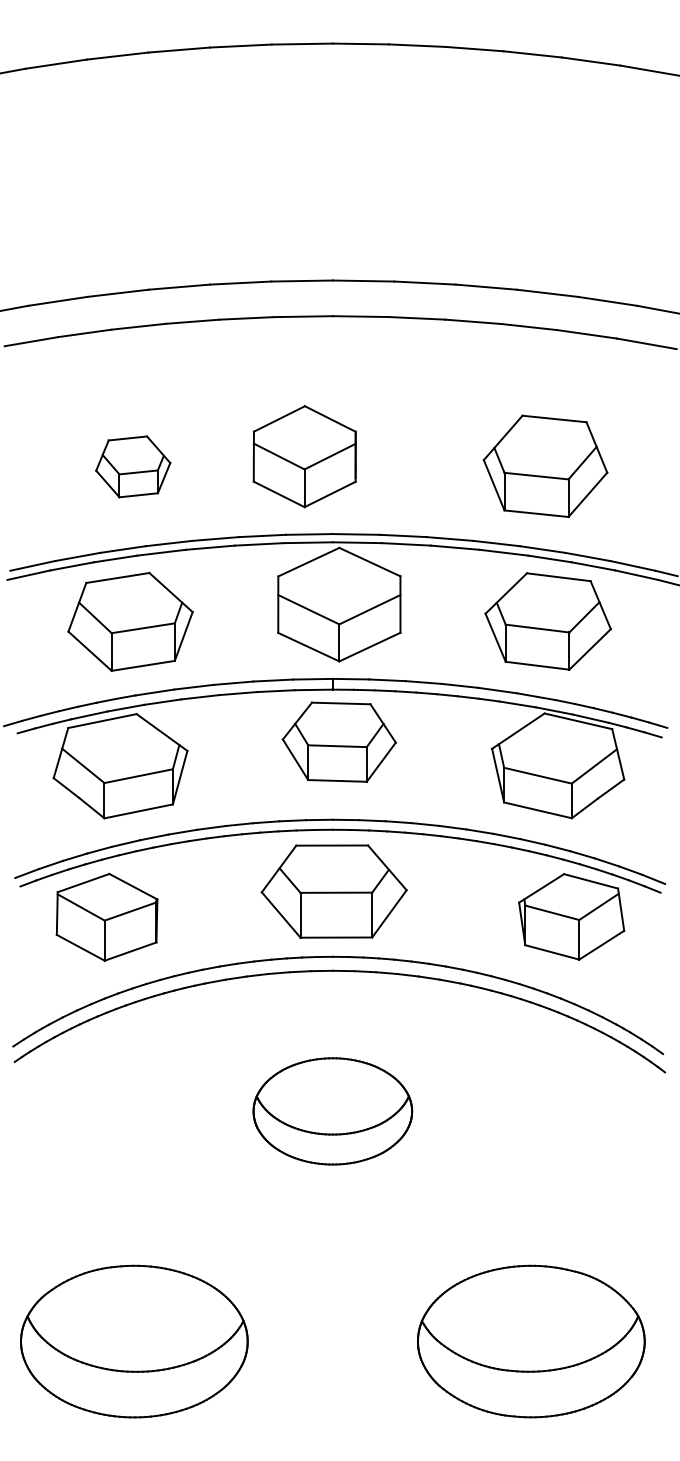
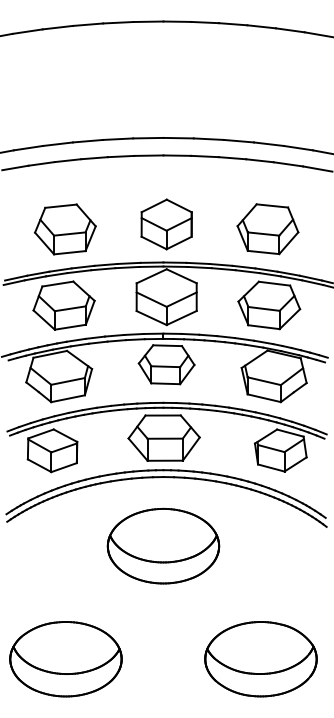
part: (304, 456) -> (166, 224), moved
part: (133, 466) -> (65, 229), size x1.67
part: (332, 1110) -> (163, 545), size x1.43

